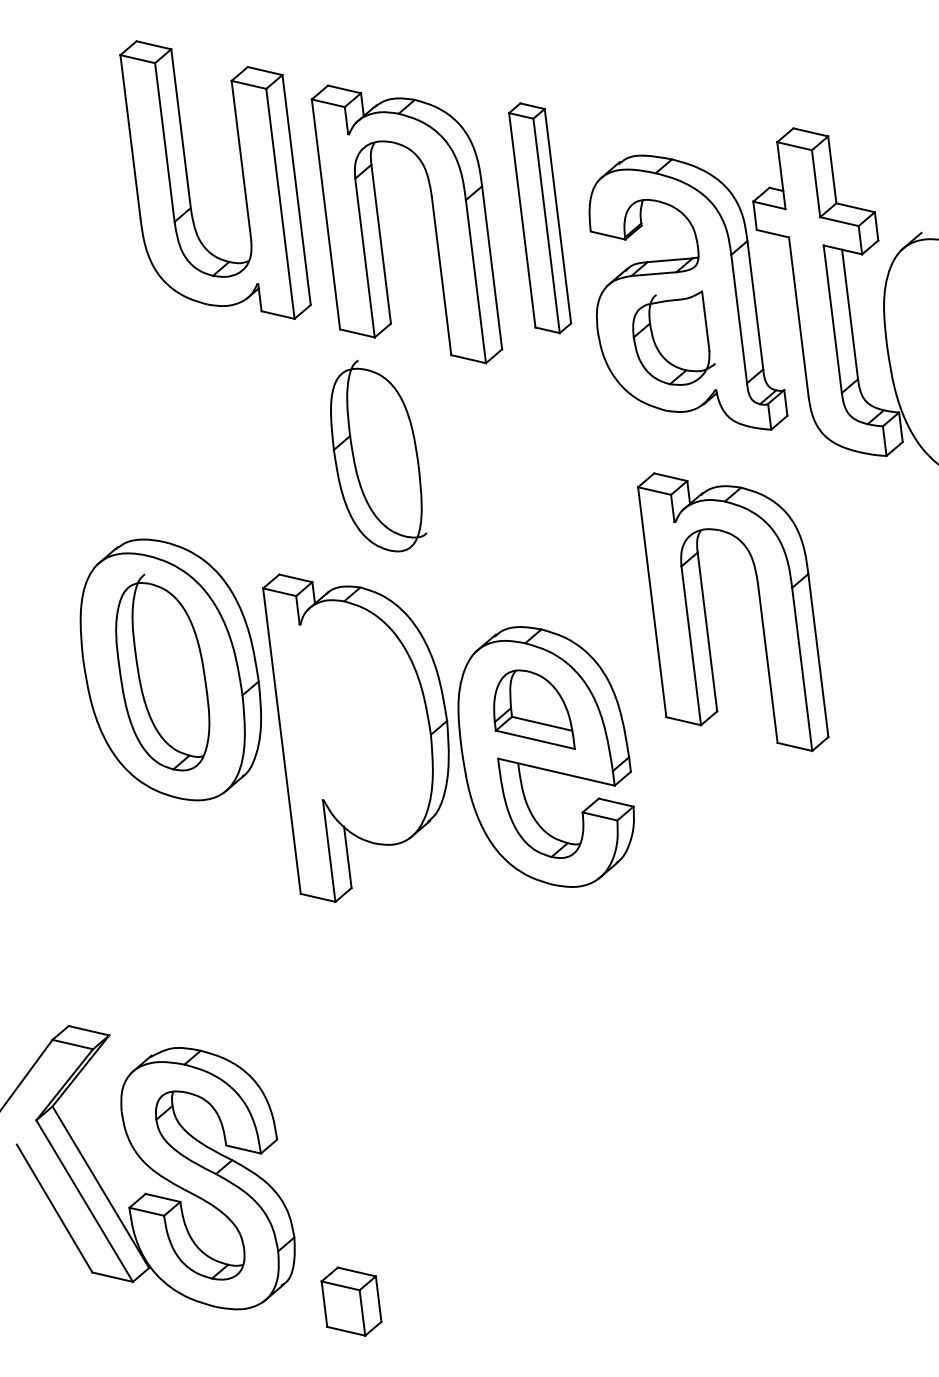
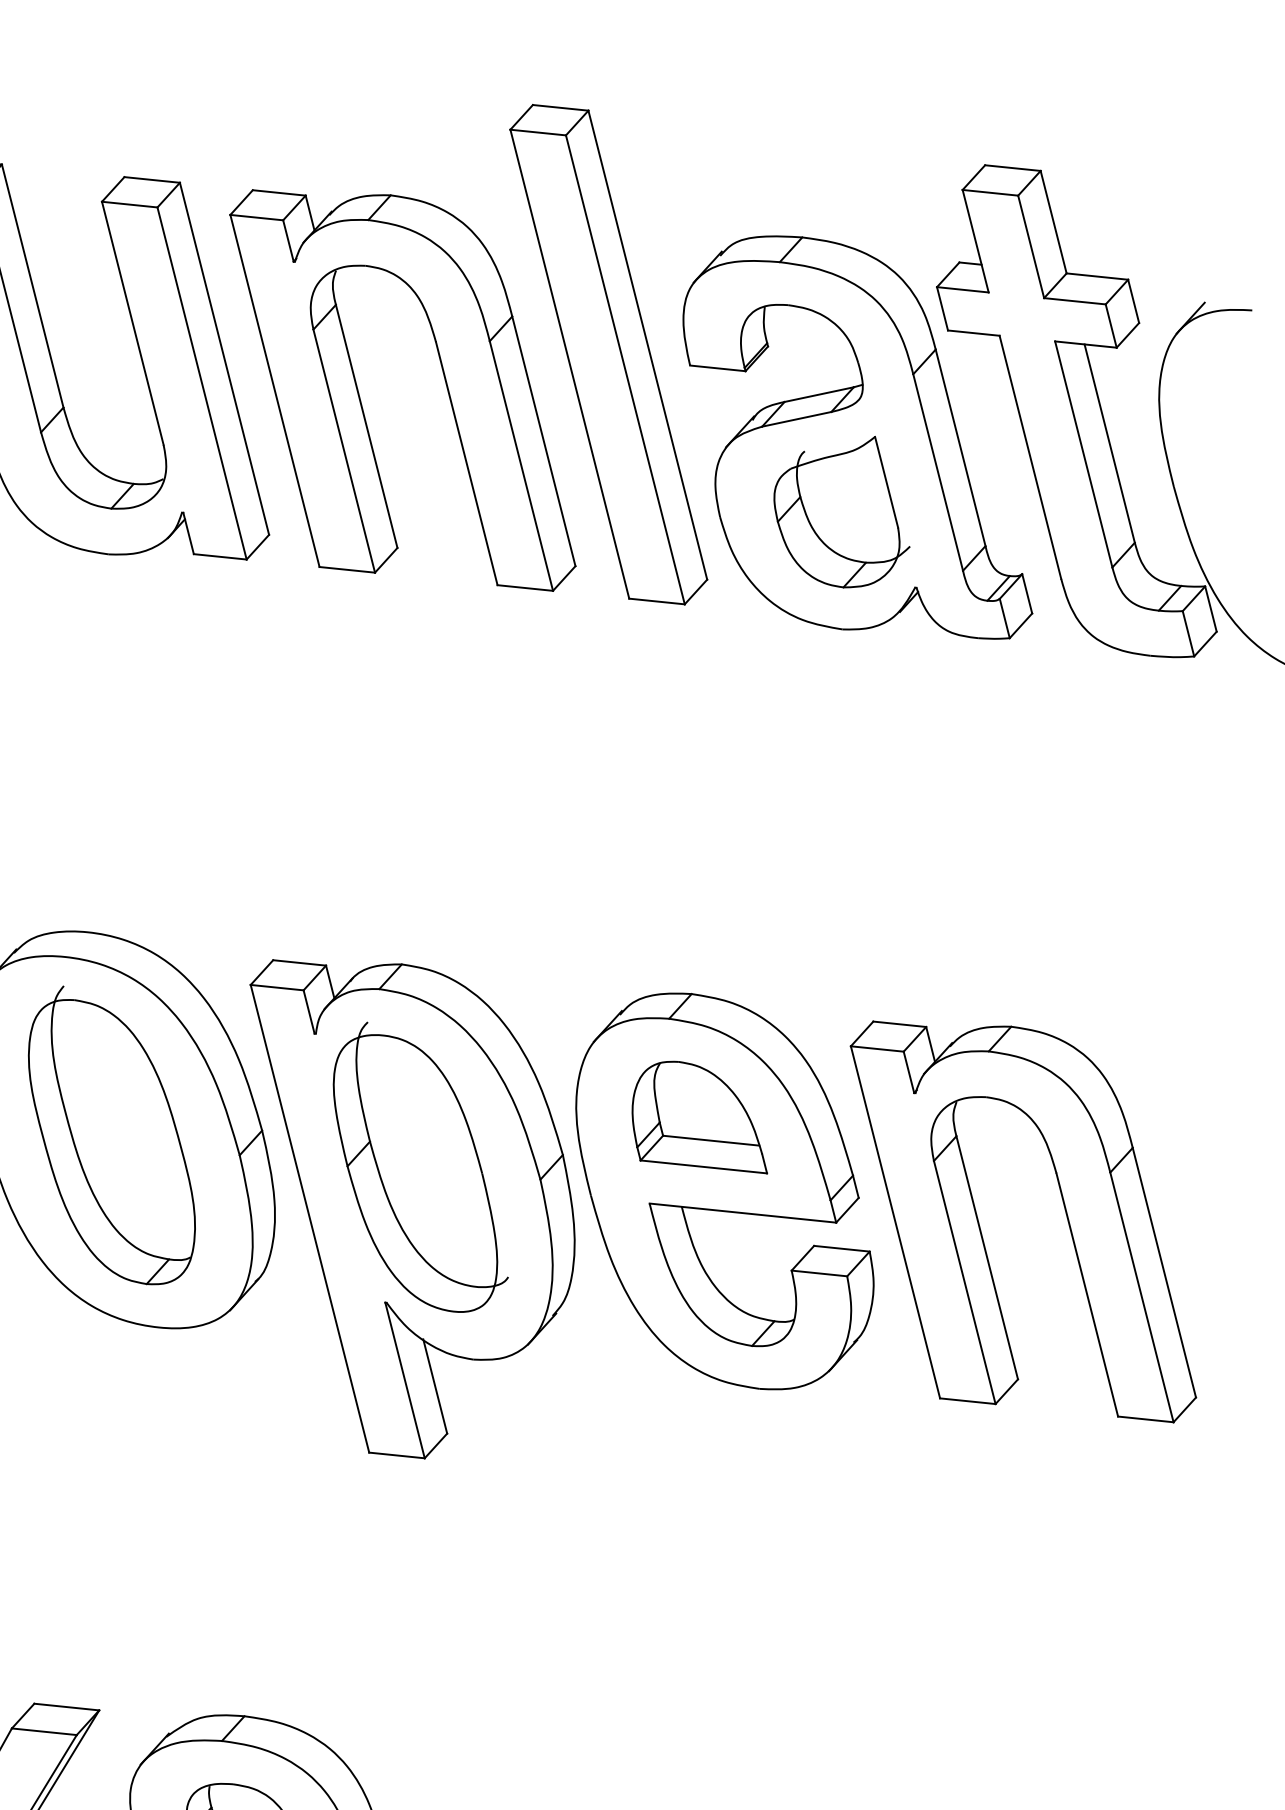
part: (539, 218) -> (607, 355), size x1.43
part: (378, 455) -> (417, 1166), moved
part: (759, 606) -> (1063, 1207), moved

